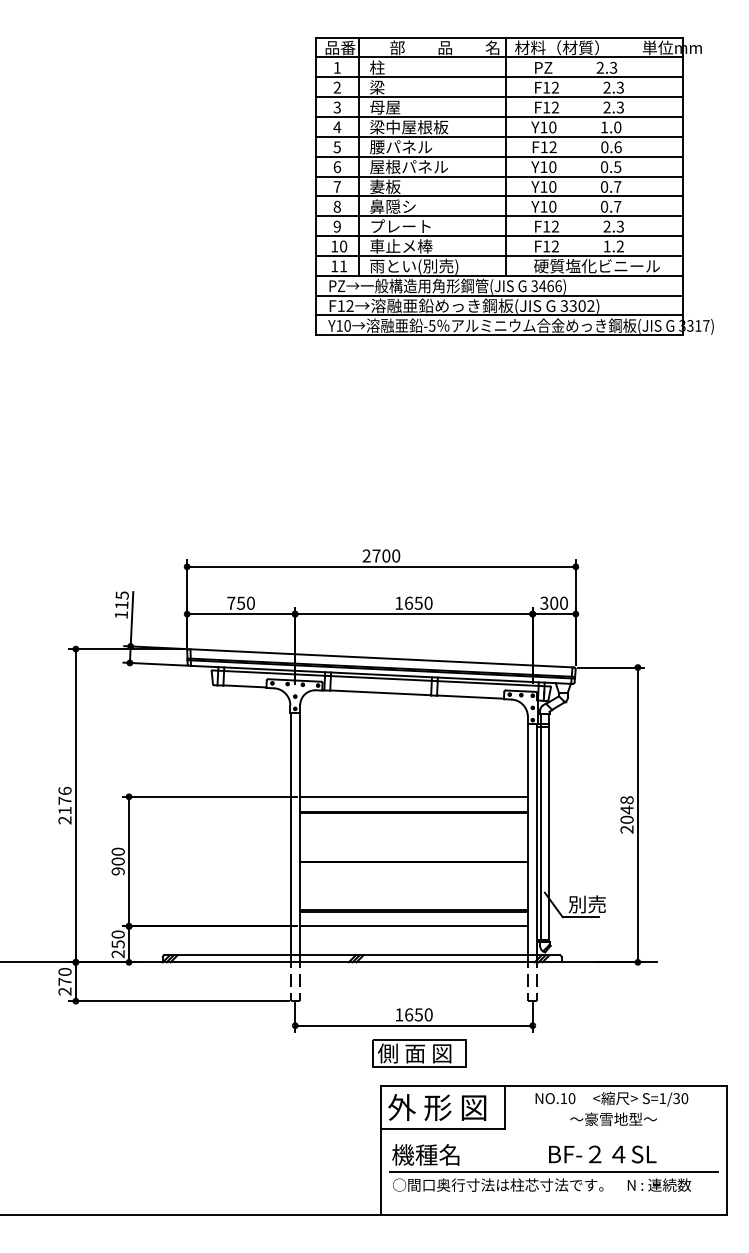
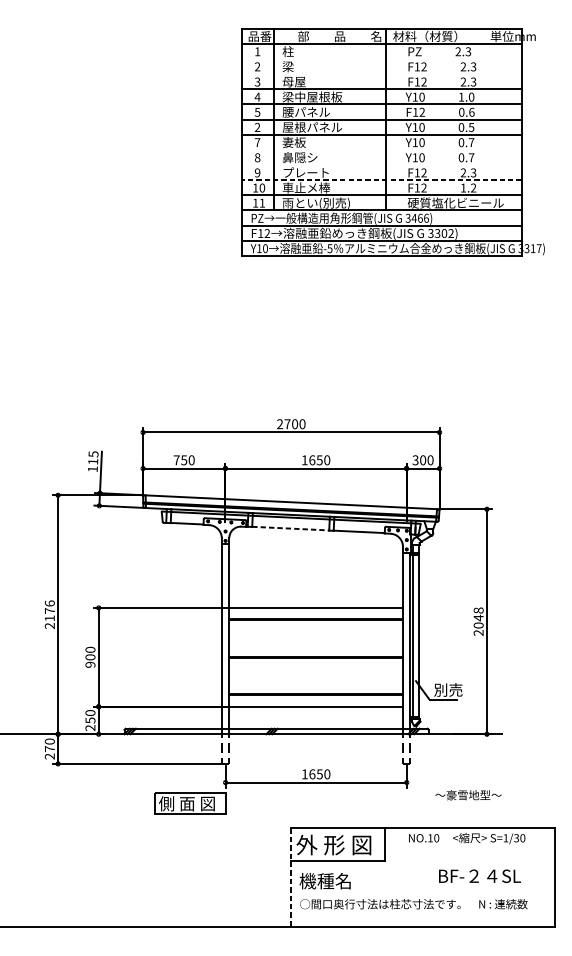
line: (499, 77) -> (381, 59), removed
line: (499, 97) -> (381, 74), removed
text: (337, 167) -> (257, 127), 6 -> 2
line: (499, 196) -> (381, 149), removed
line: (499, 216) -> (381, 165), removed
line: (499, 236) -> (381, 180), solid -> dashed
line: (380, 692) -> (290, 528), solid -> dashed
part: (419, 1053) -> (190, 803), moved
text: (613, 1118) -> (468, 794), moved
line: (381, 1150) -> (291, 877), solid -> dashed
text: (602, 1154) -> (479, 876), moved
line: (553, 1172) -> (422, 894), removed

